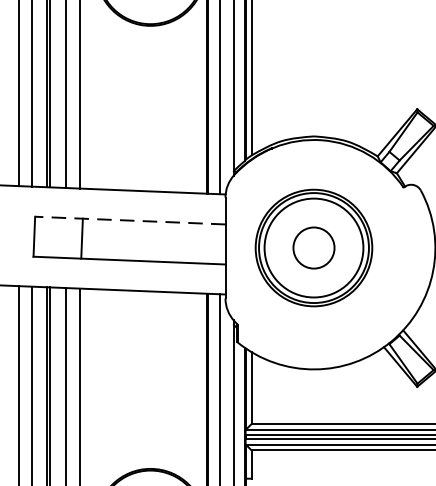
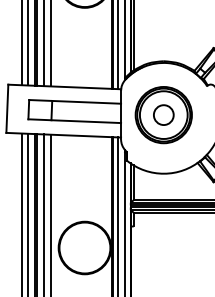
line: (131, 219) -> (75, 101), dashed -> solid

